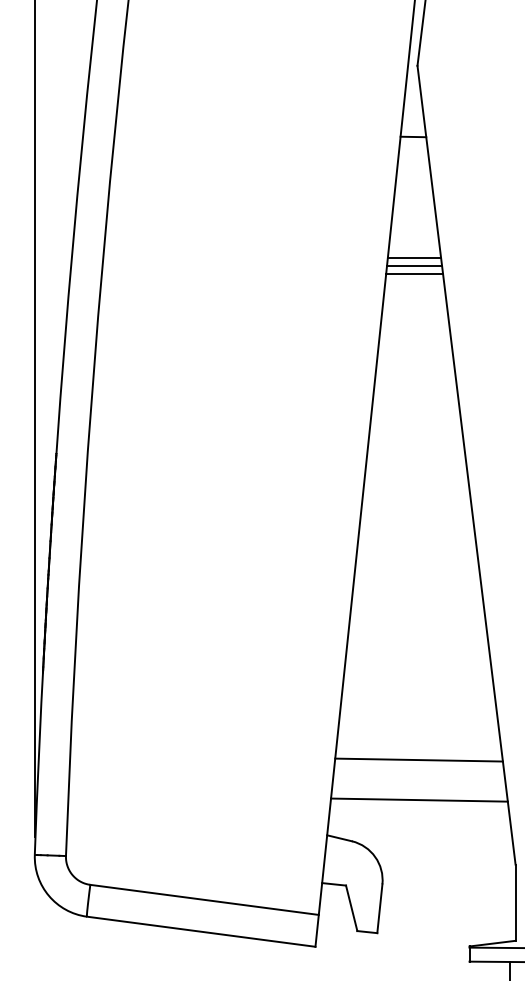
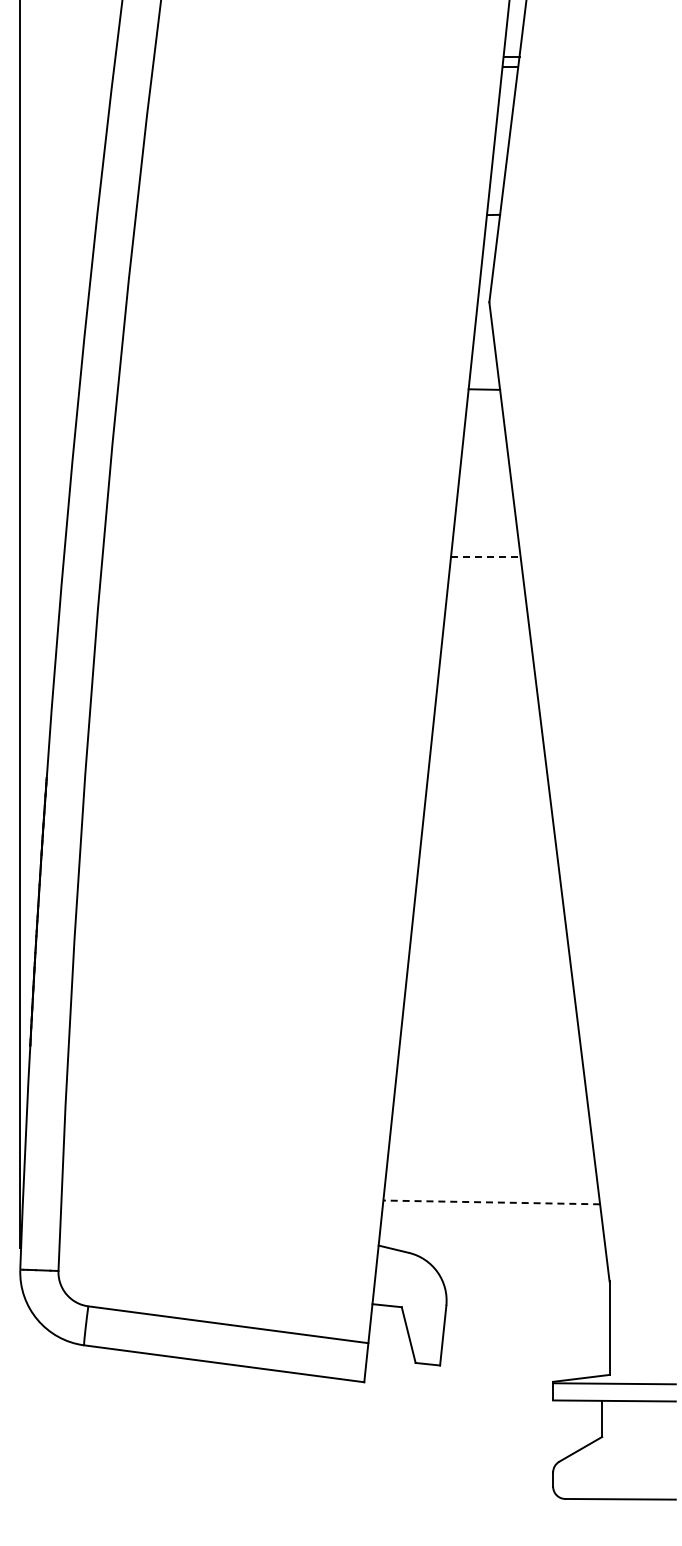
line: (414, 257) -> (485, 537), removed
line: (414, 265) -> (485, 547), removed
line: (414, 273) -> (485, 557), solid -> dashed
line: (419, 760) -> (491, 1153), removed
line: (419, 800) -> (491, 1202), solid -> dashed

